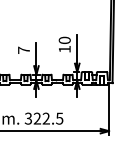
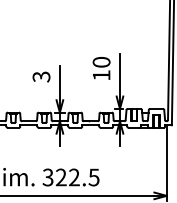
text: (23, 50) -> (40, 77), 7 -> 3

